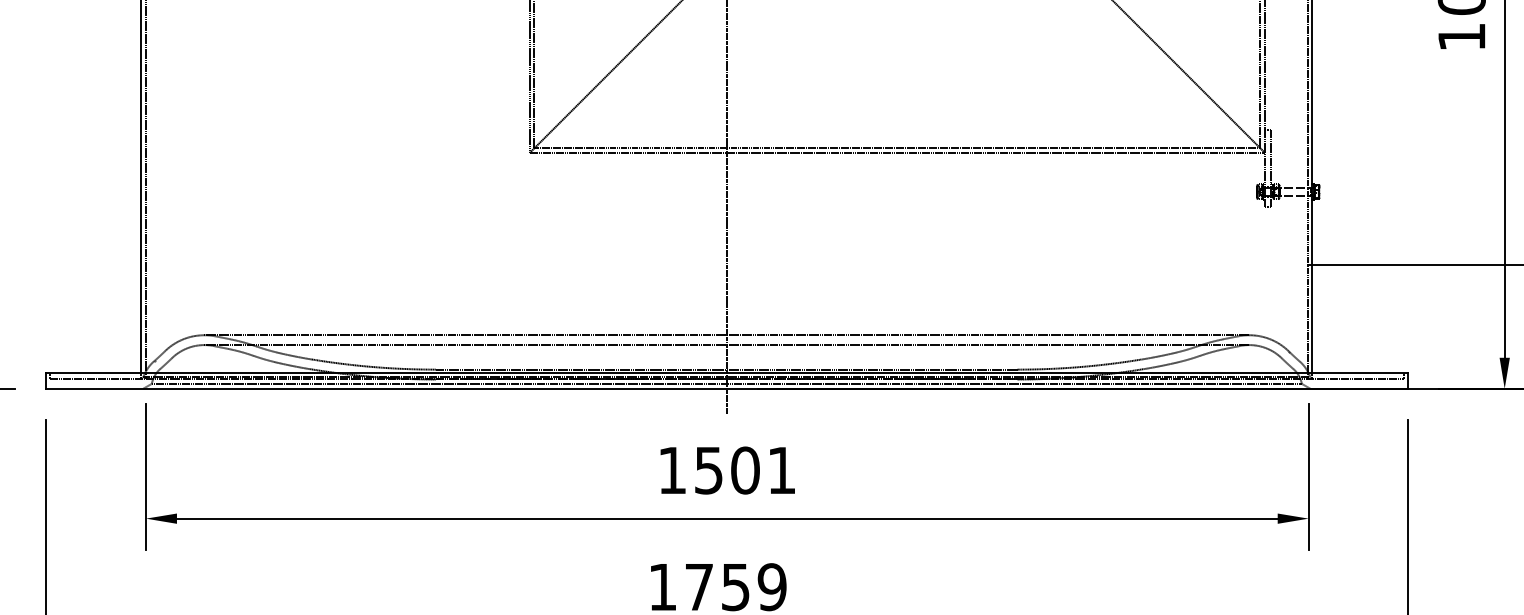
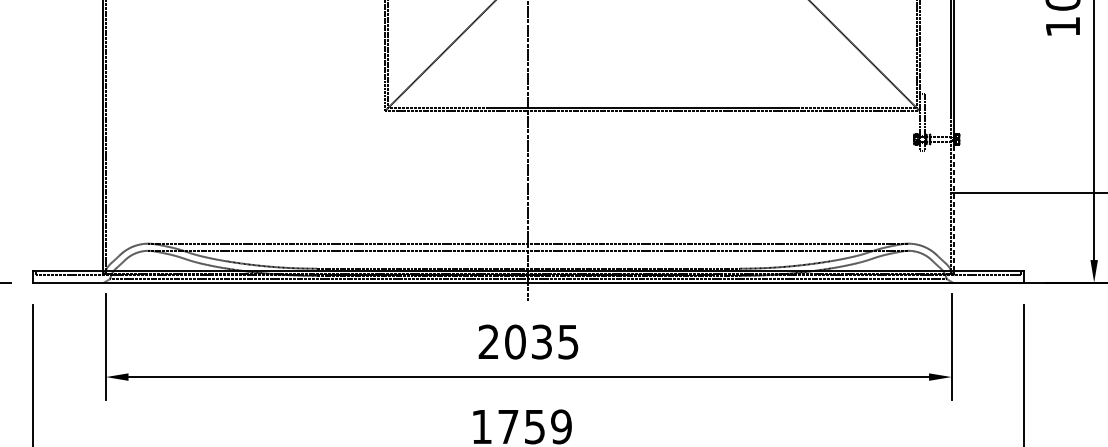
line: (1312, 286) -> (954, 208), solid -> dashed
text: (726, 470) -> (528, 342), 1501 -> 2035

